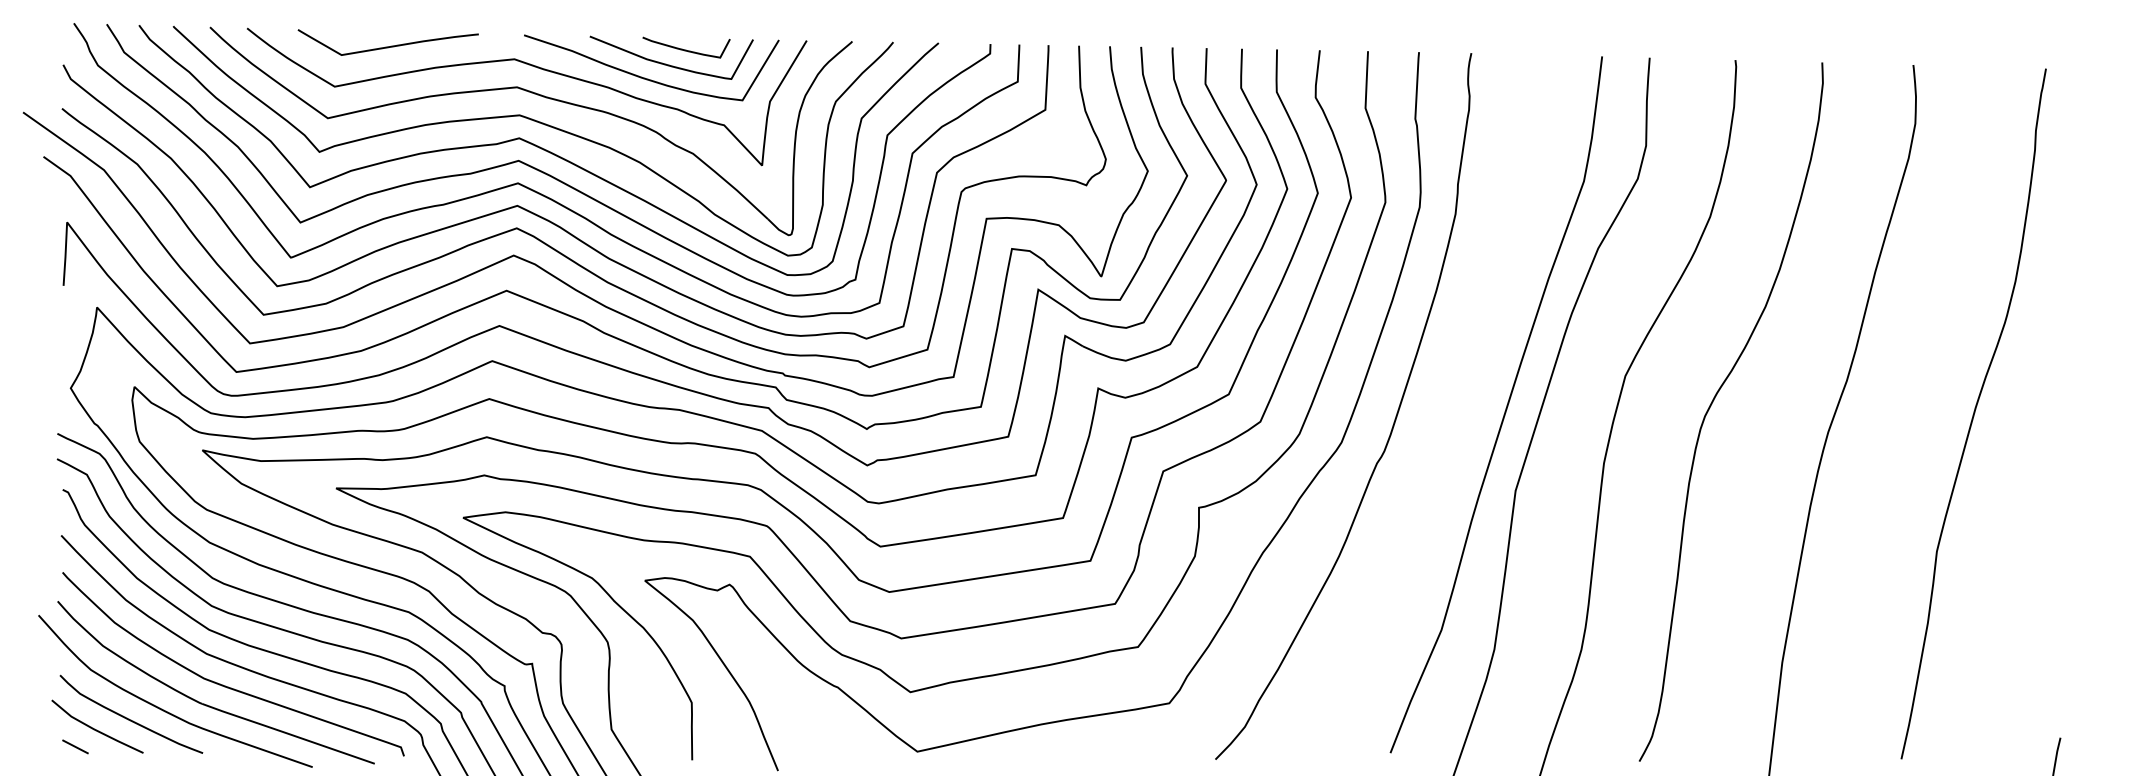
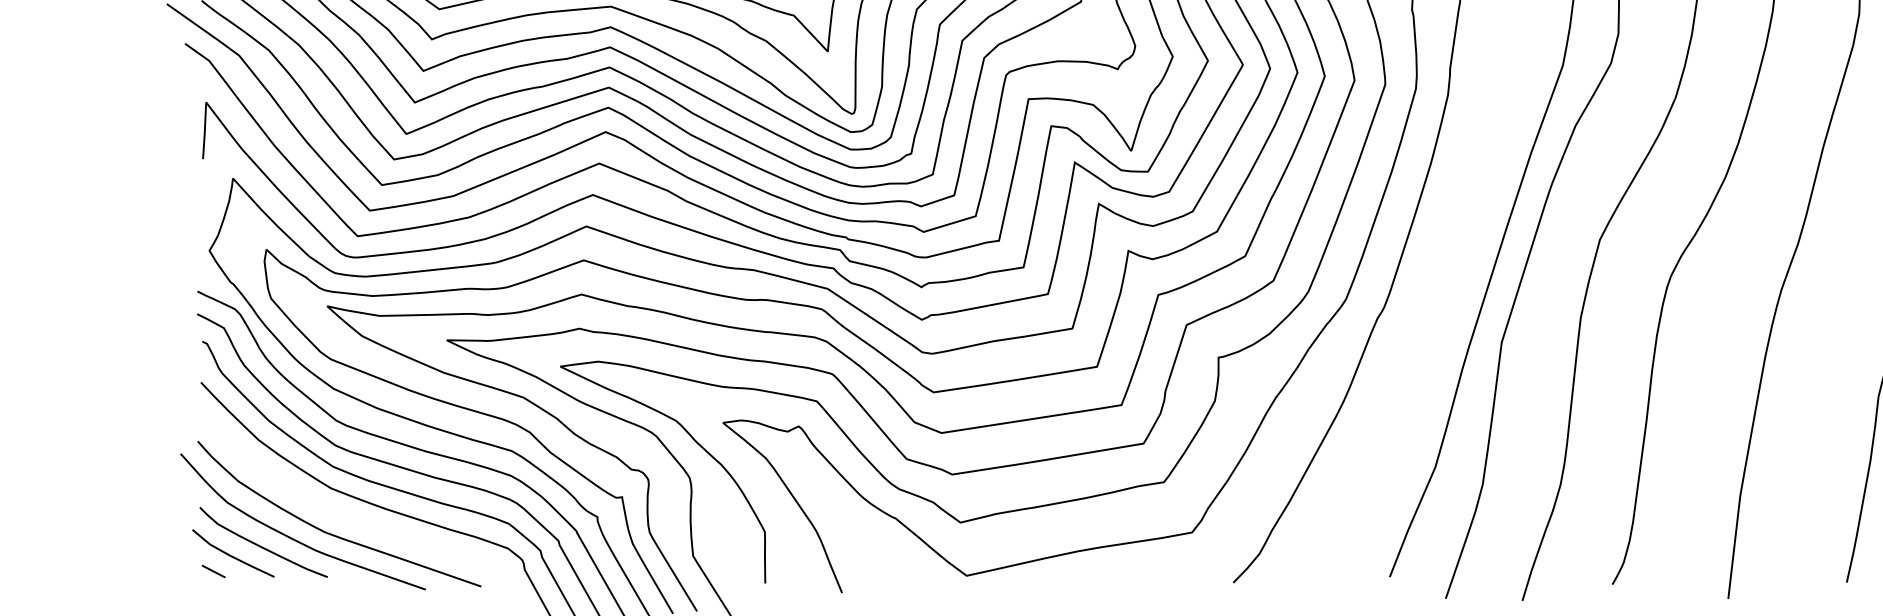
curve: (223, 684) -> (346, 515), removed

